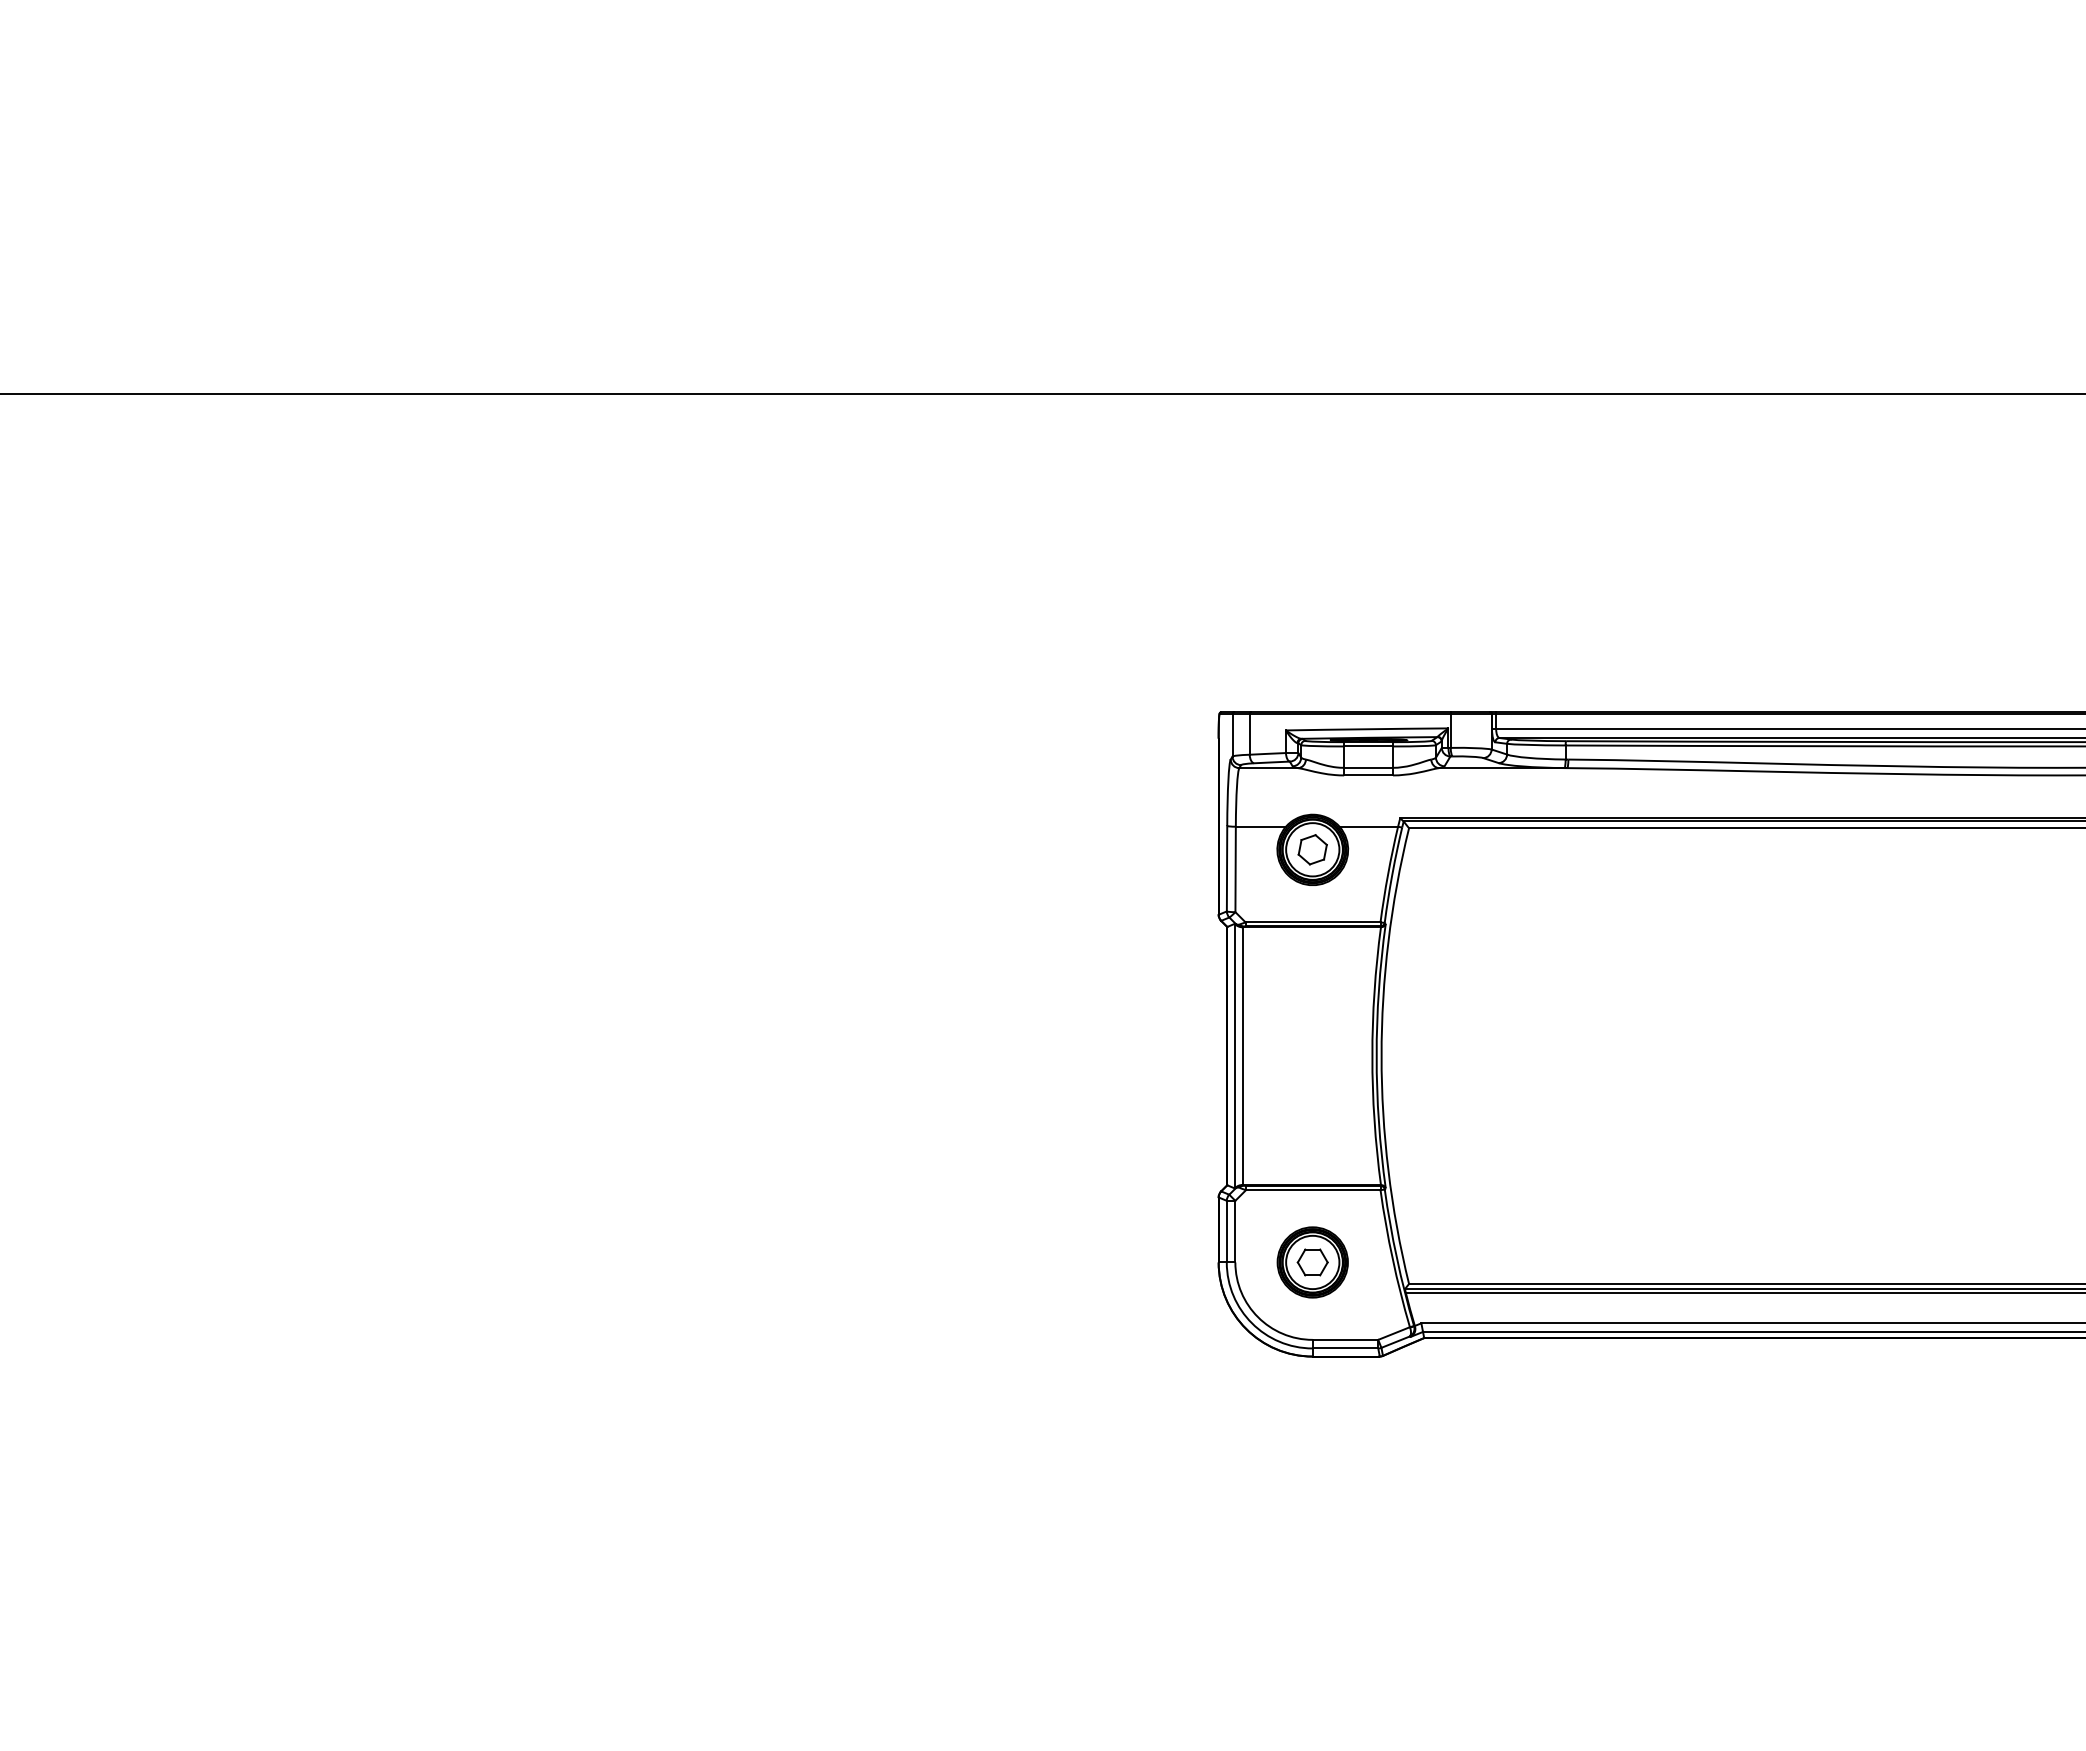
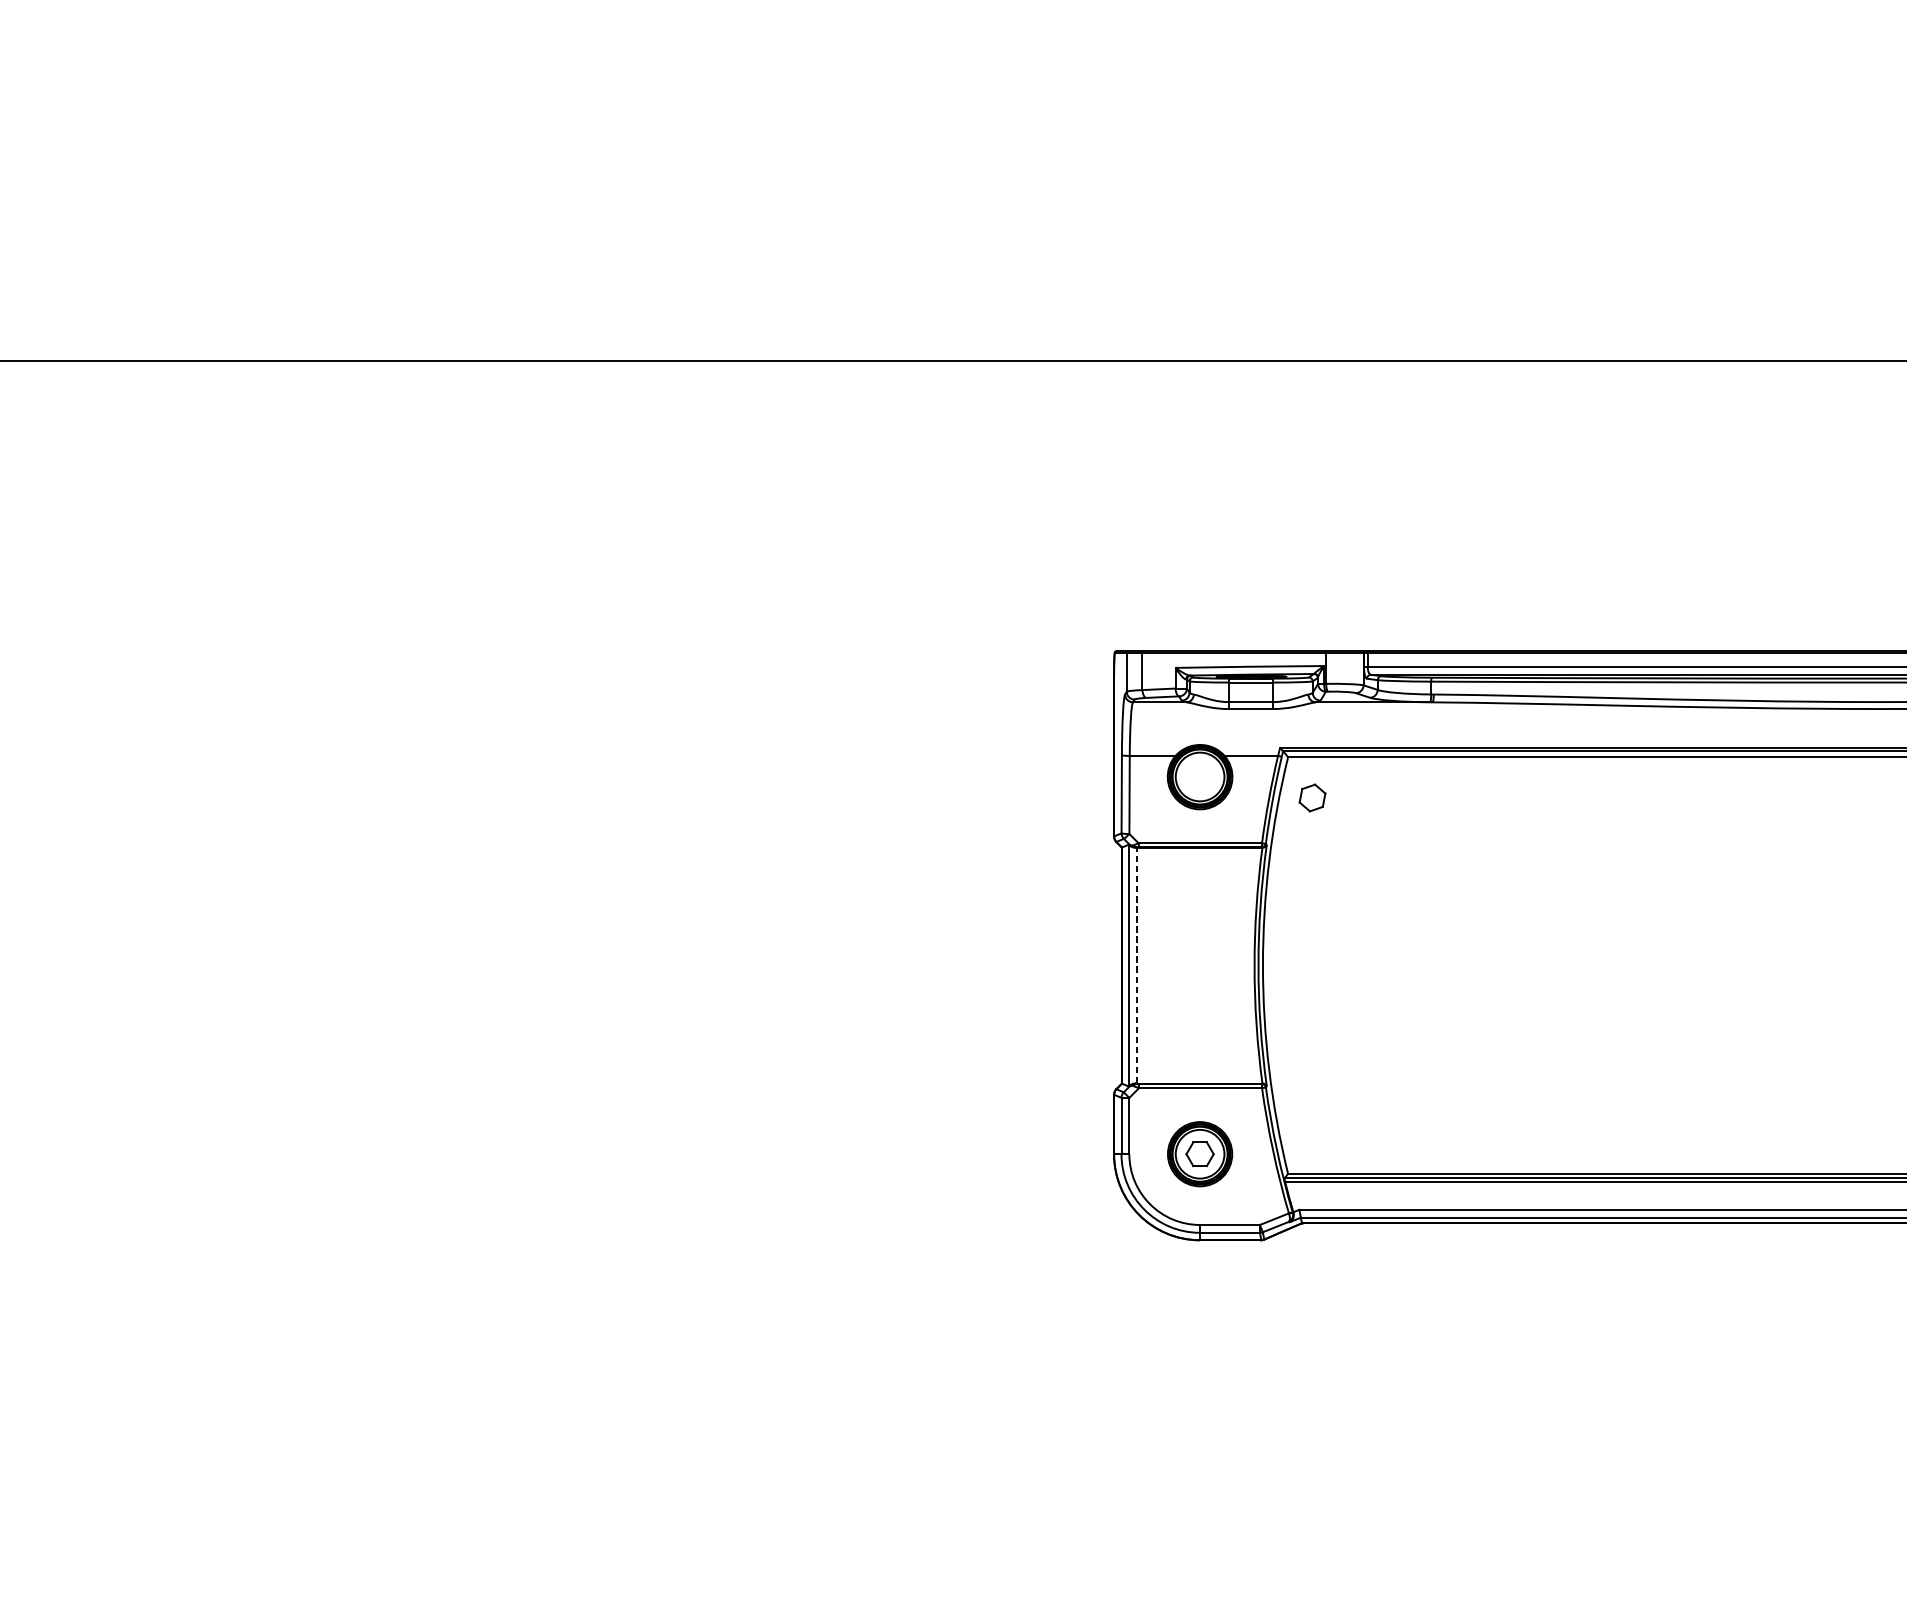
part: (1312, 849) -> (1312, 797), moved
line: (1243, 1056) -> (1136, 965), solid -> dashed

